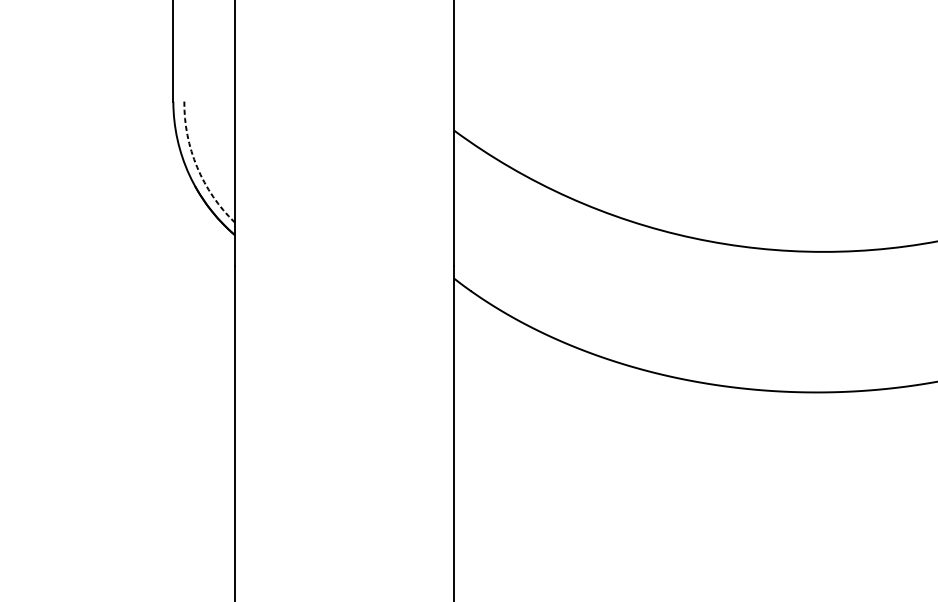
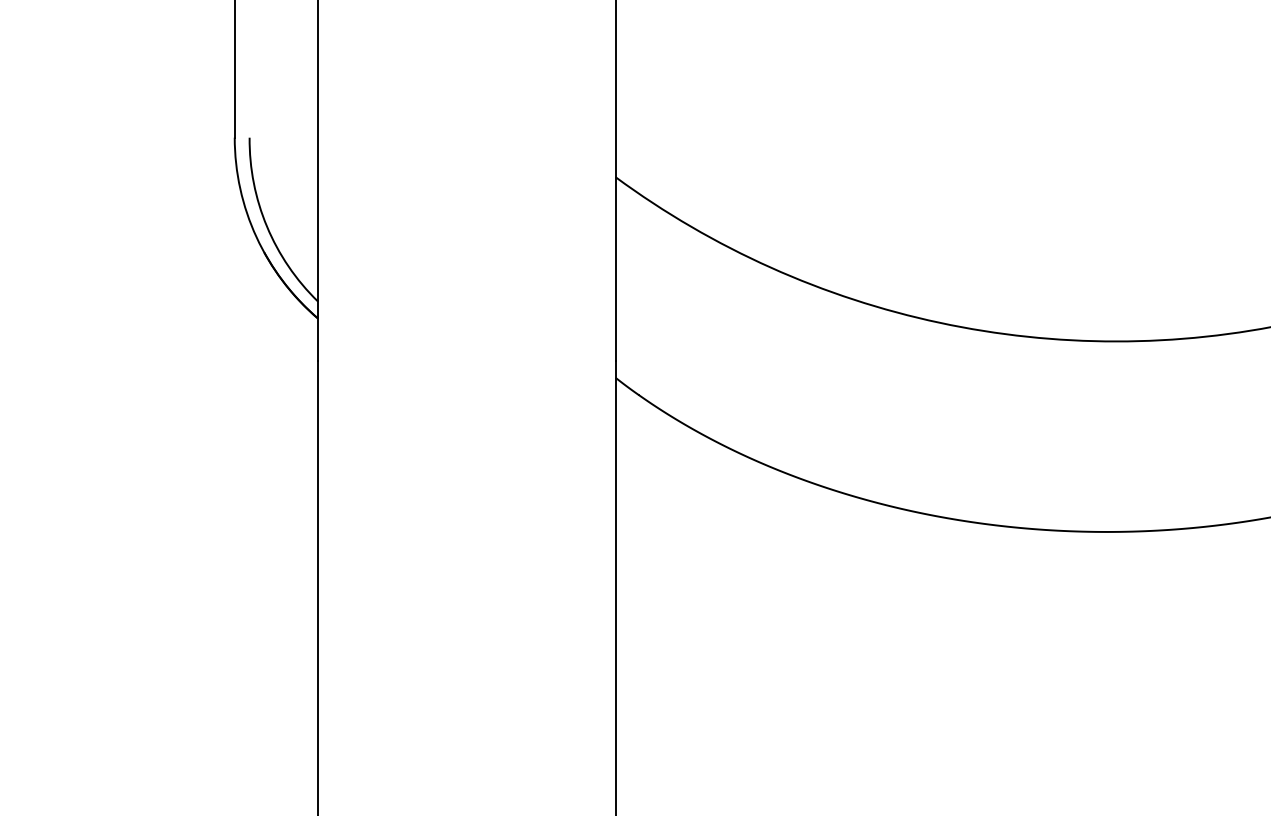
arc: (197, 167) -> (267, 226), dashed -> solid

